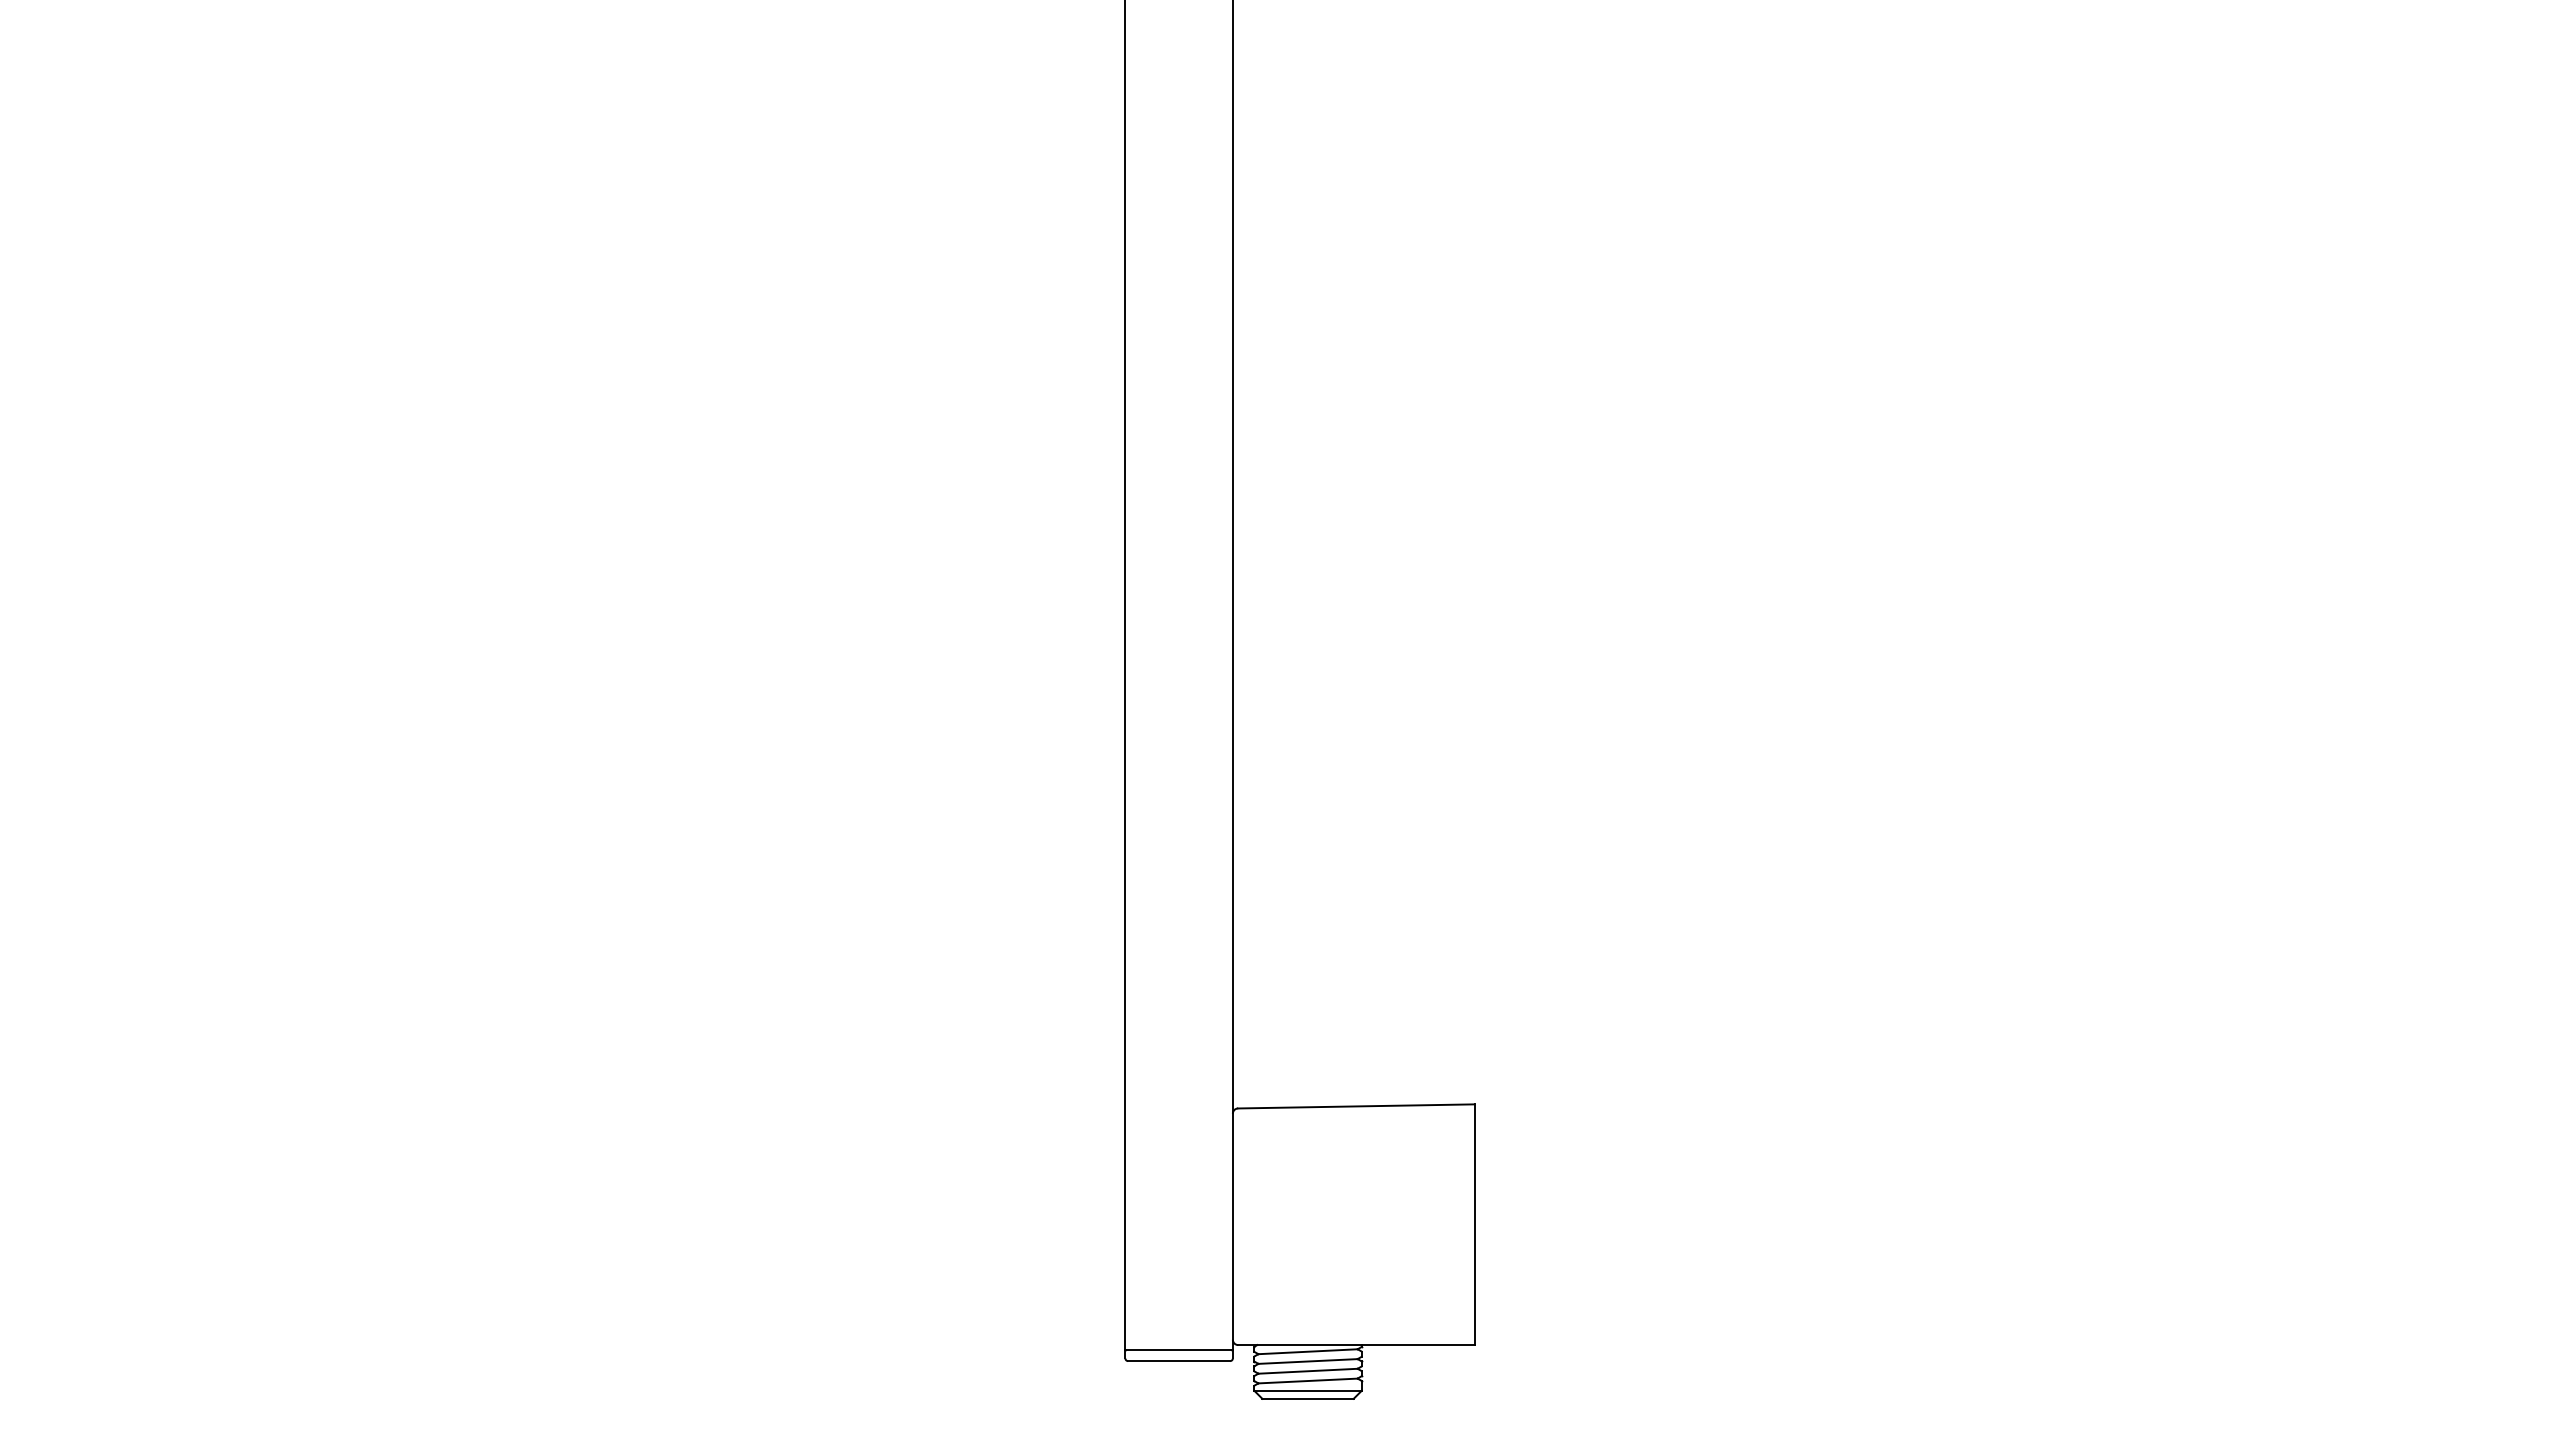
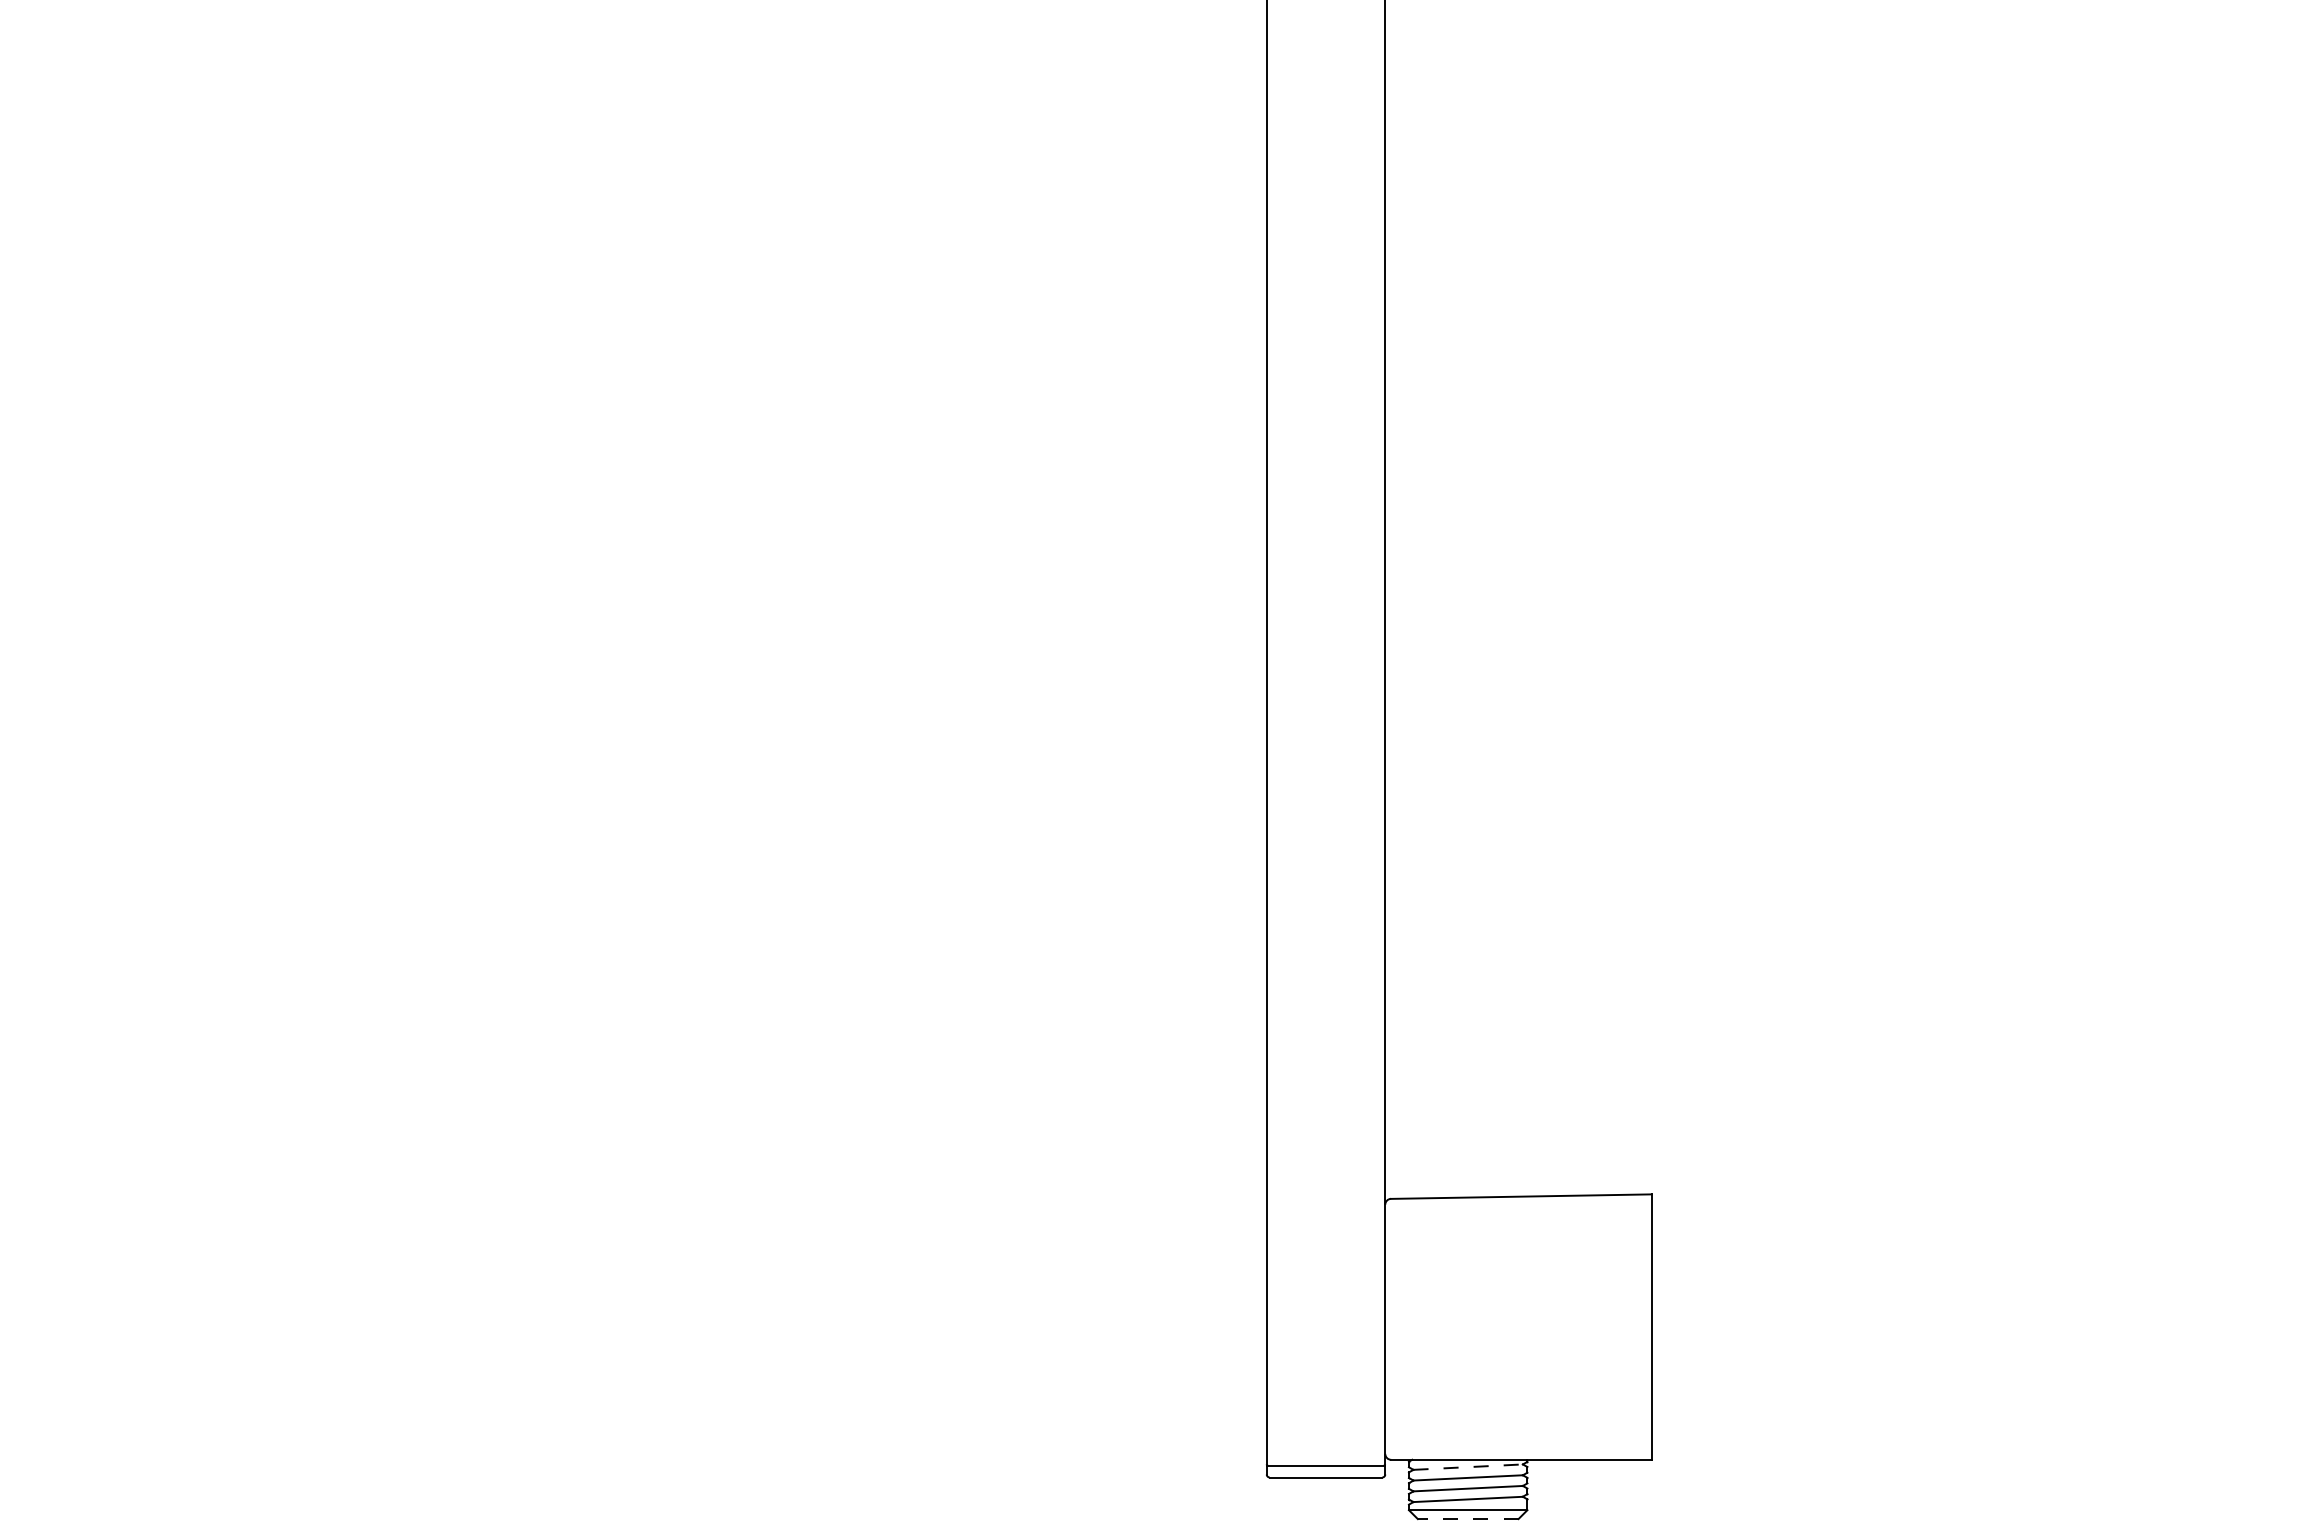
line: (1308, 1351) -> (1468, 1466), solid -> dashed
line: (1308, 1398) -> (1468, 1518), solid -> dashed

